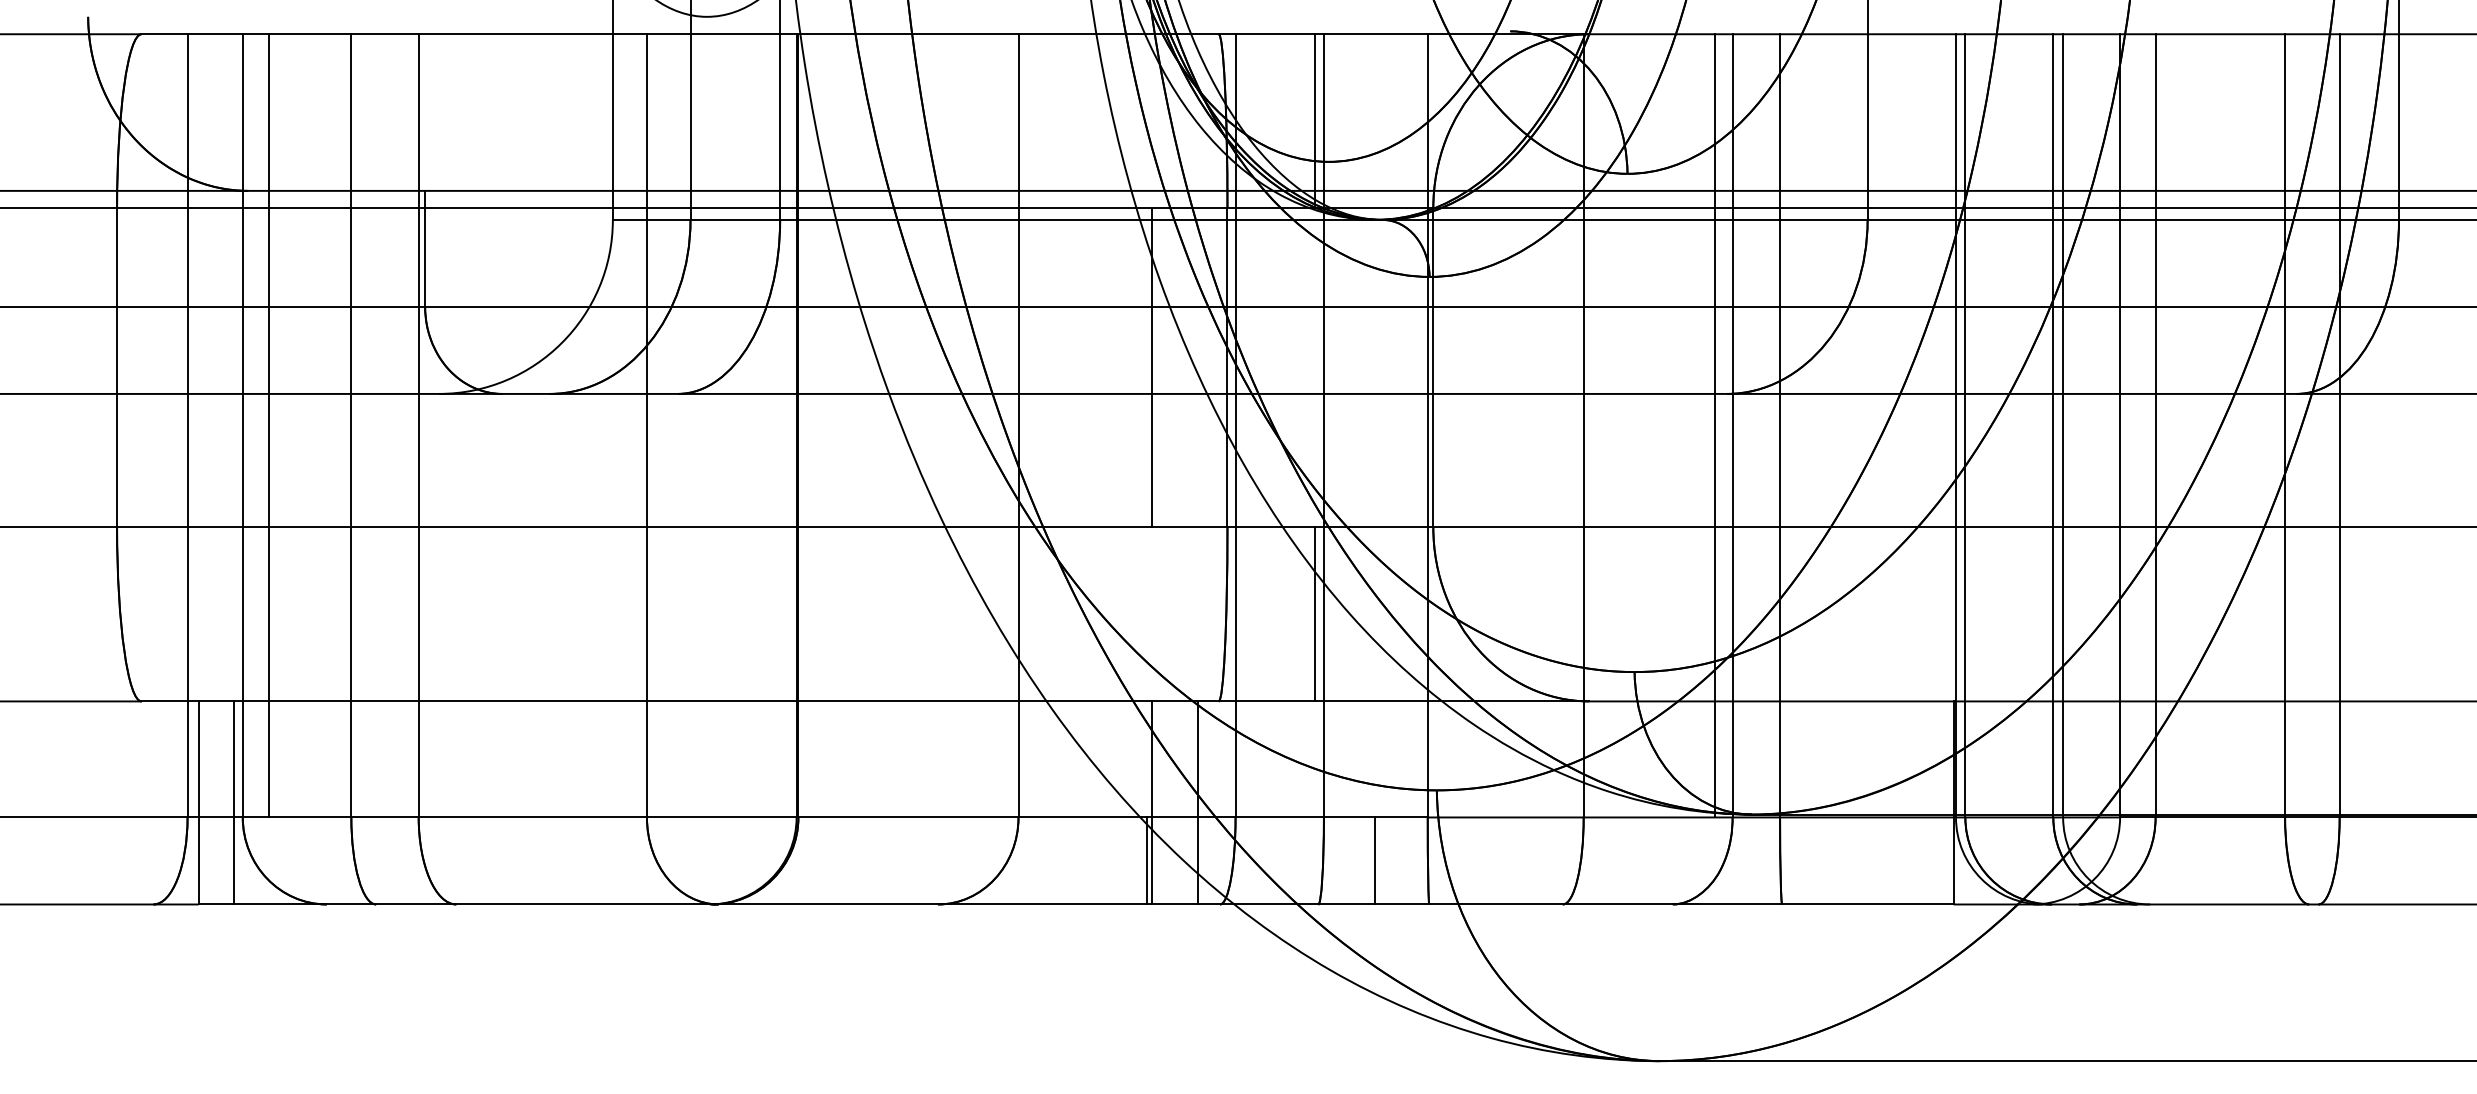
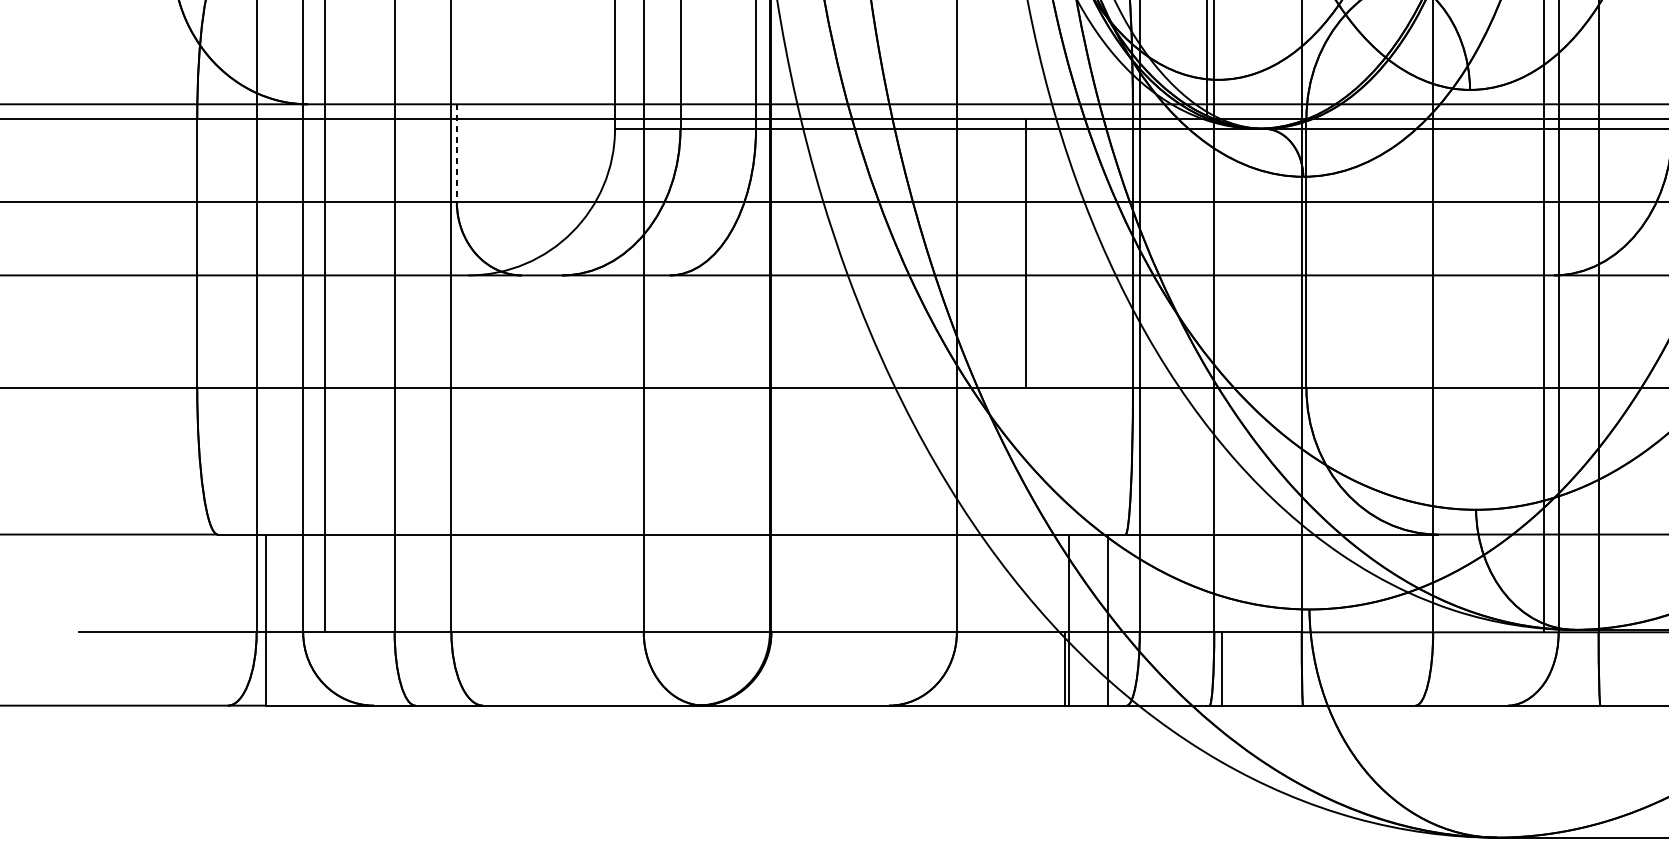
line: (425, 249) -> (457, 153), solid -> dashed
line: (1151, 367) -> (1025, 253), moved
line: (1315, 614) -> (1207, 461), removed
line: (234, 802) -> (296, 619), removed
line: (1374, 860) -> (1222, 668), moved

